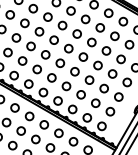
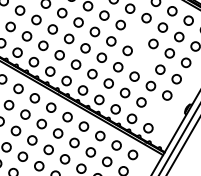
circle: (91, 42) -> (136, 34), removed
circle: (97, 65) -> (143, 60), removed
circle: (110, 111) -> (157, 111), removed

